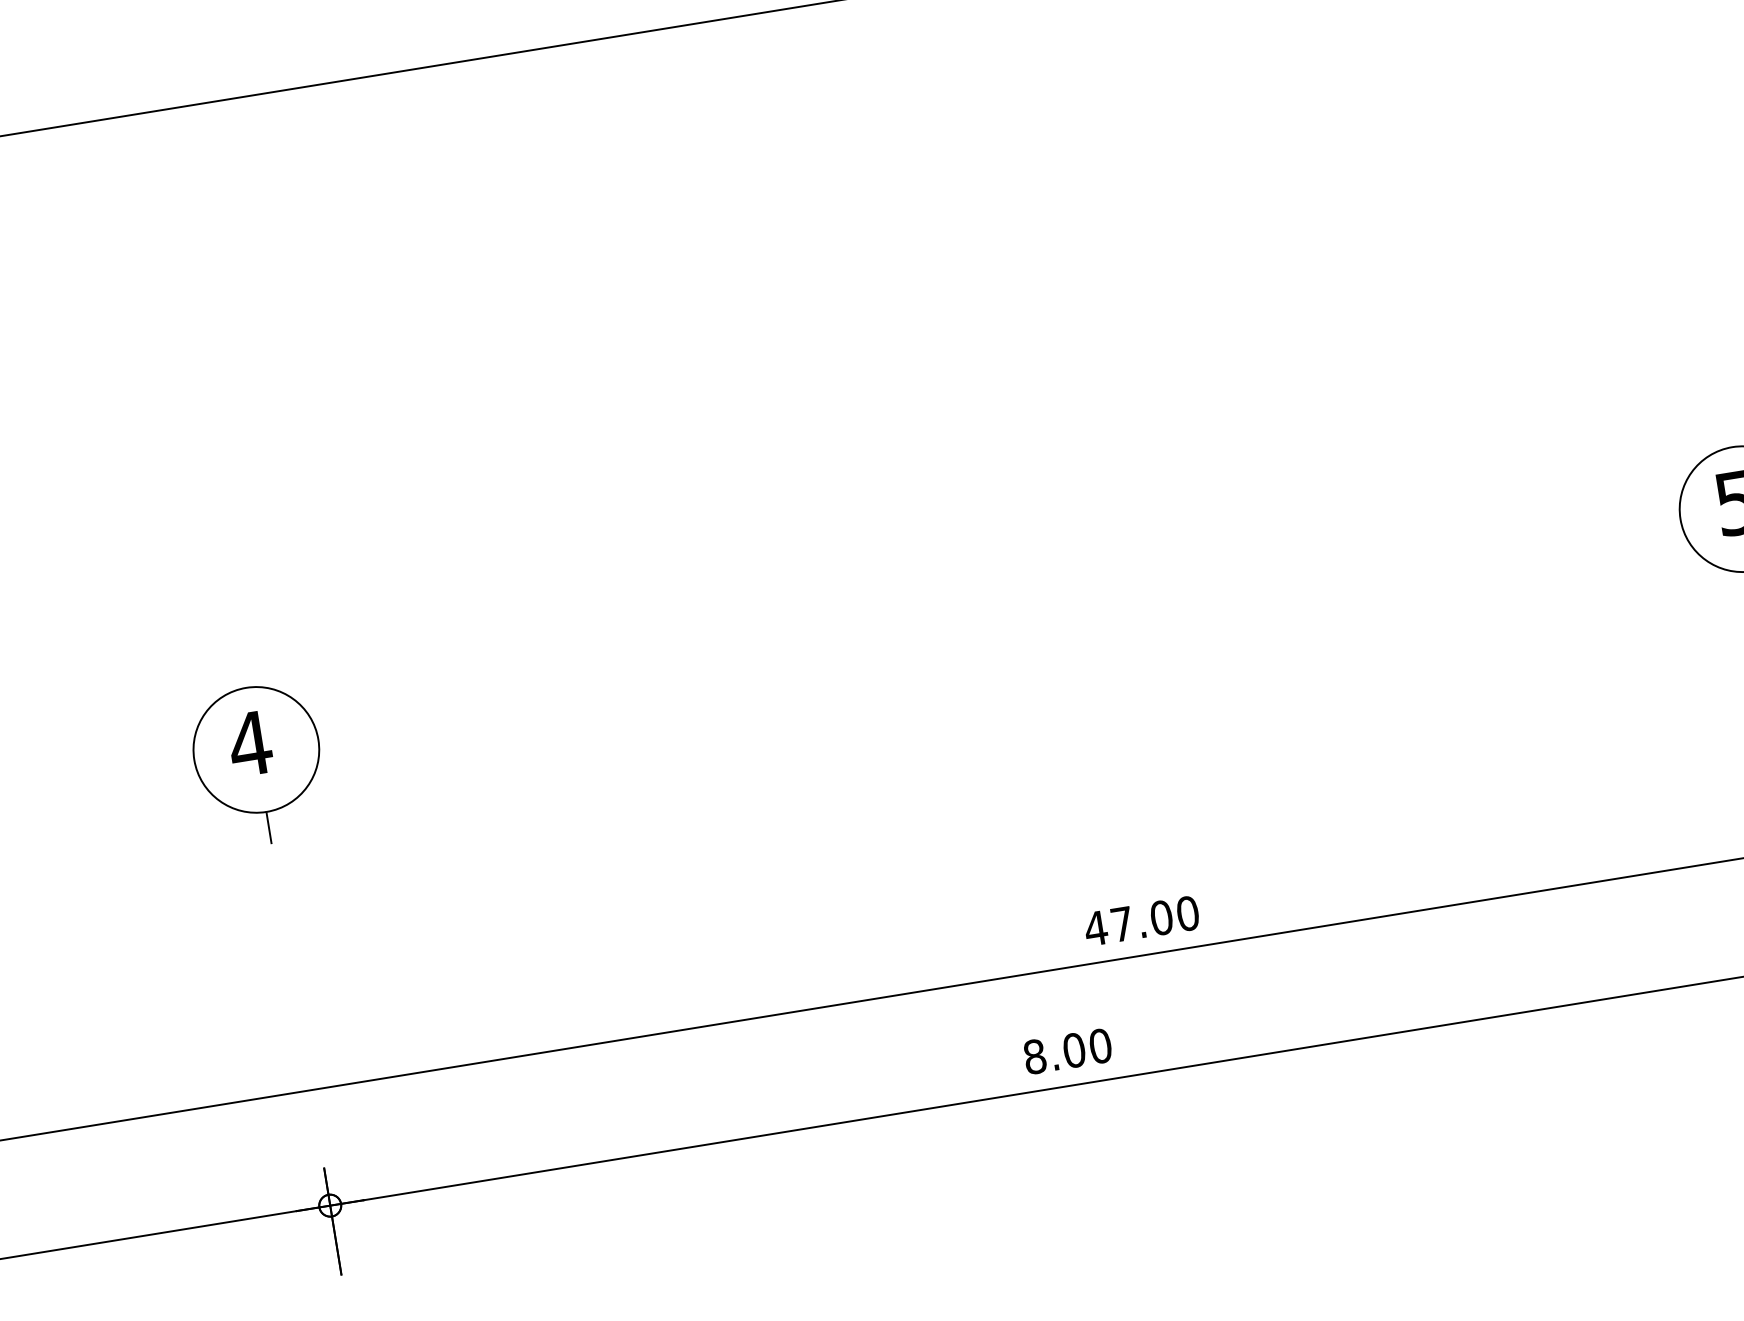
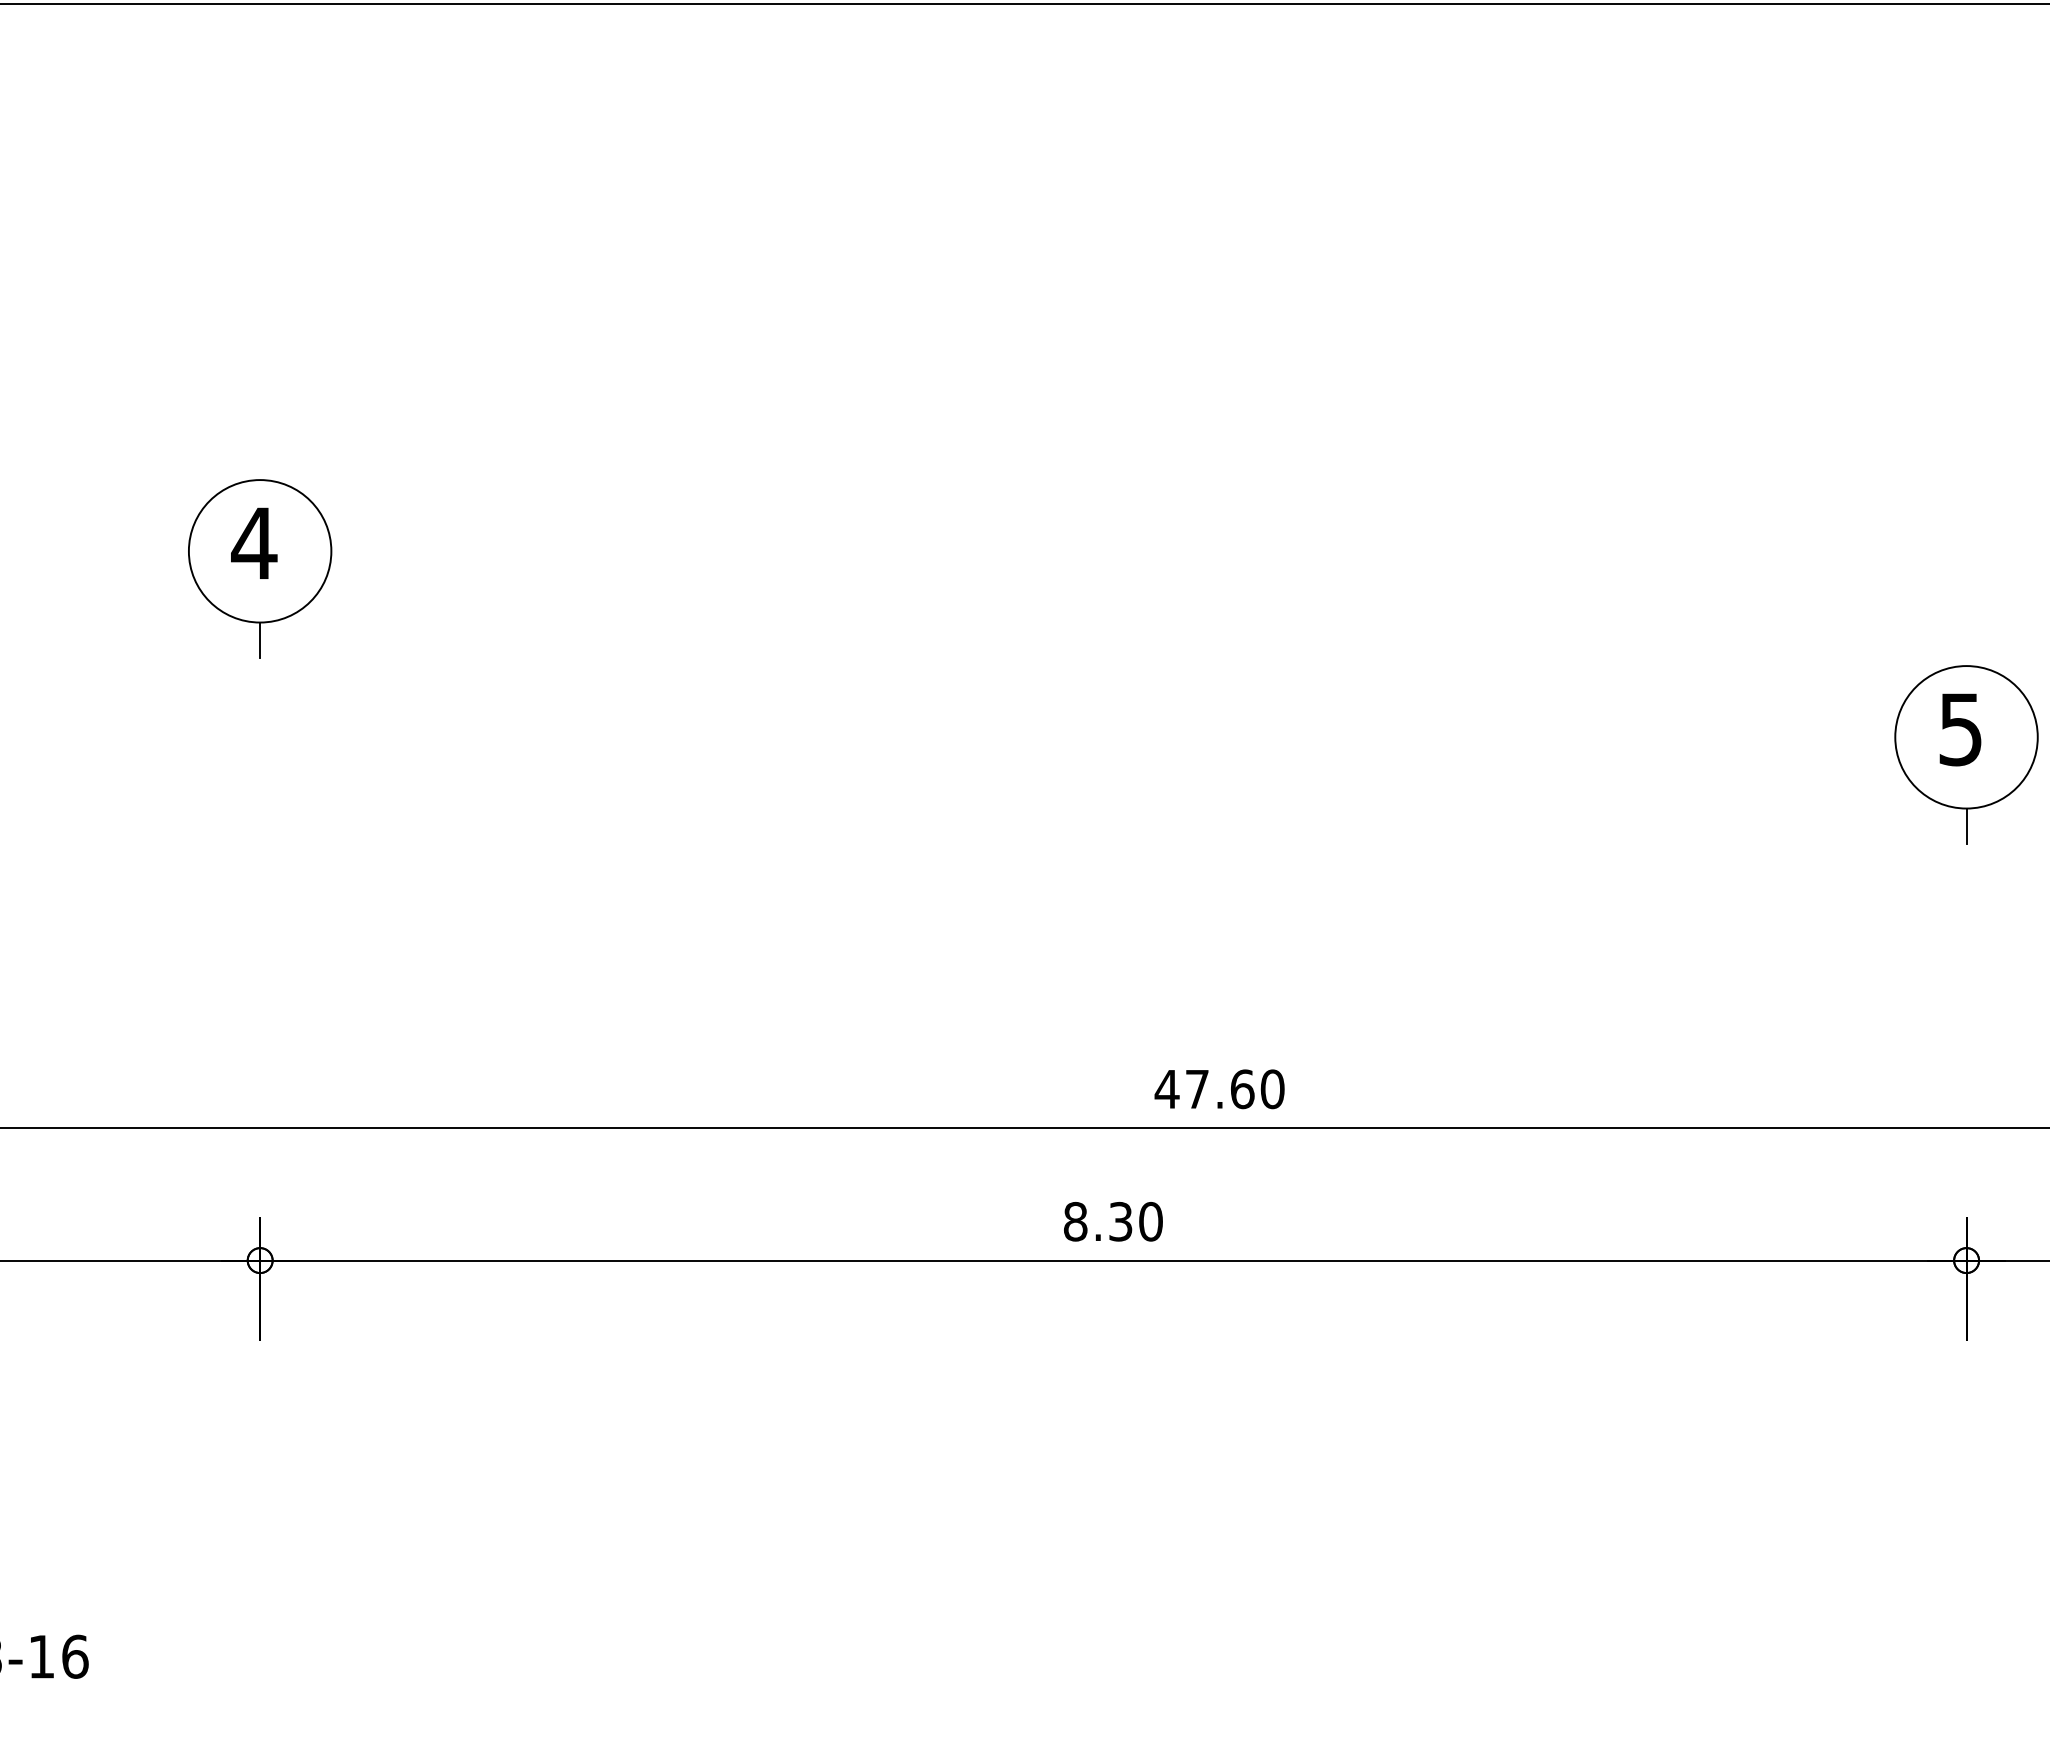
part: (259, 764) -> (260, 568), moved
text: (1161, 917) -> (1242, 1088), 47.00 -> 47.60
text: (1074, 1050) -> (1120, 1221), 8.00 -> 8.30

